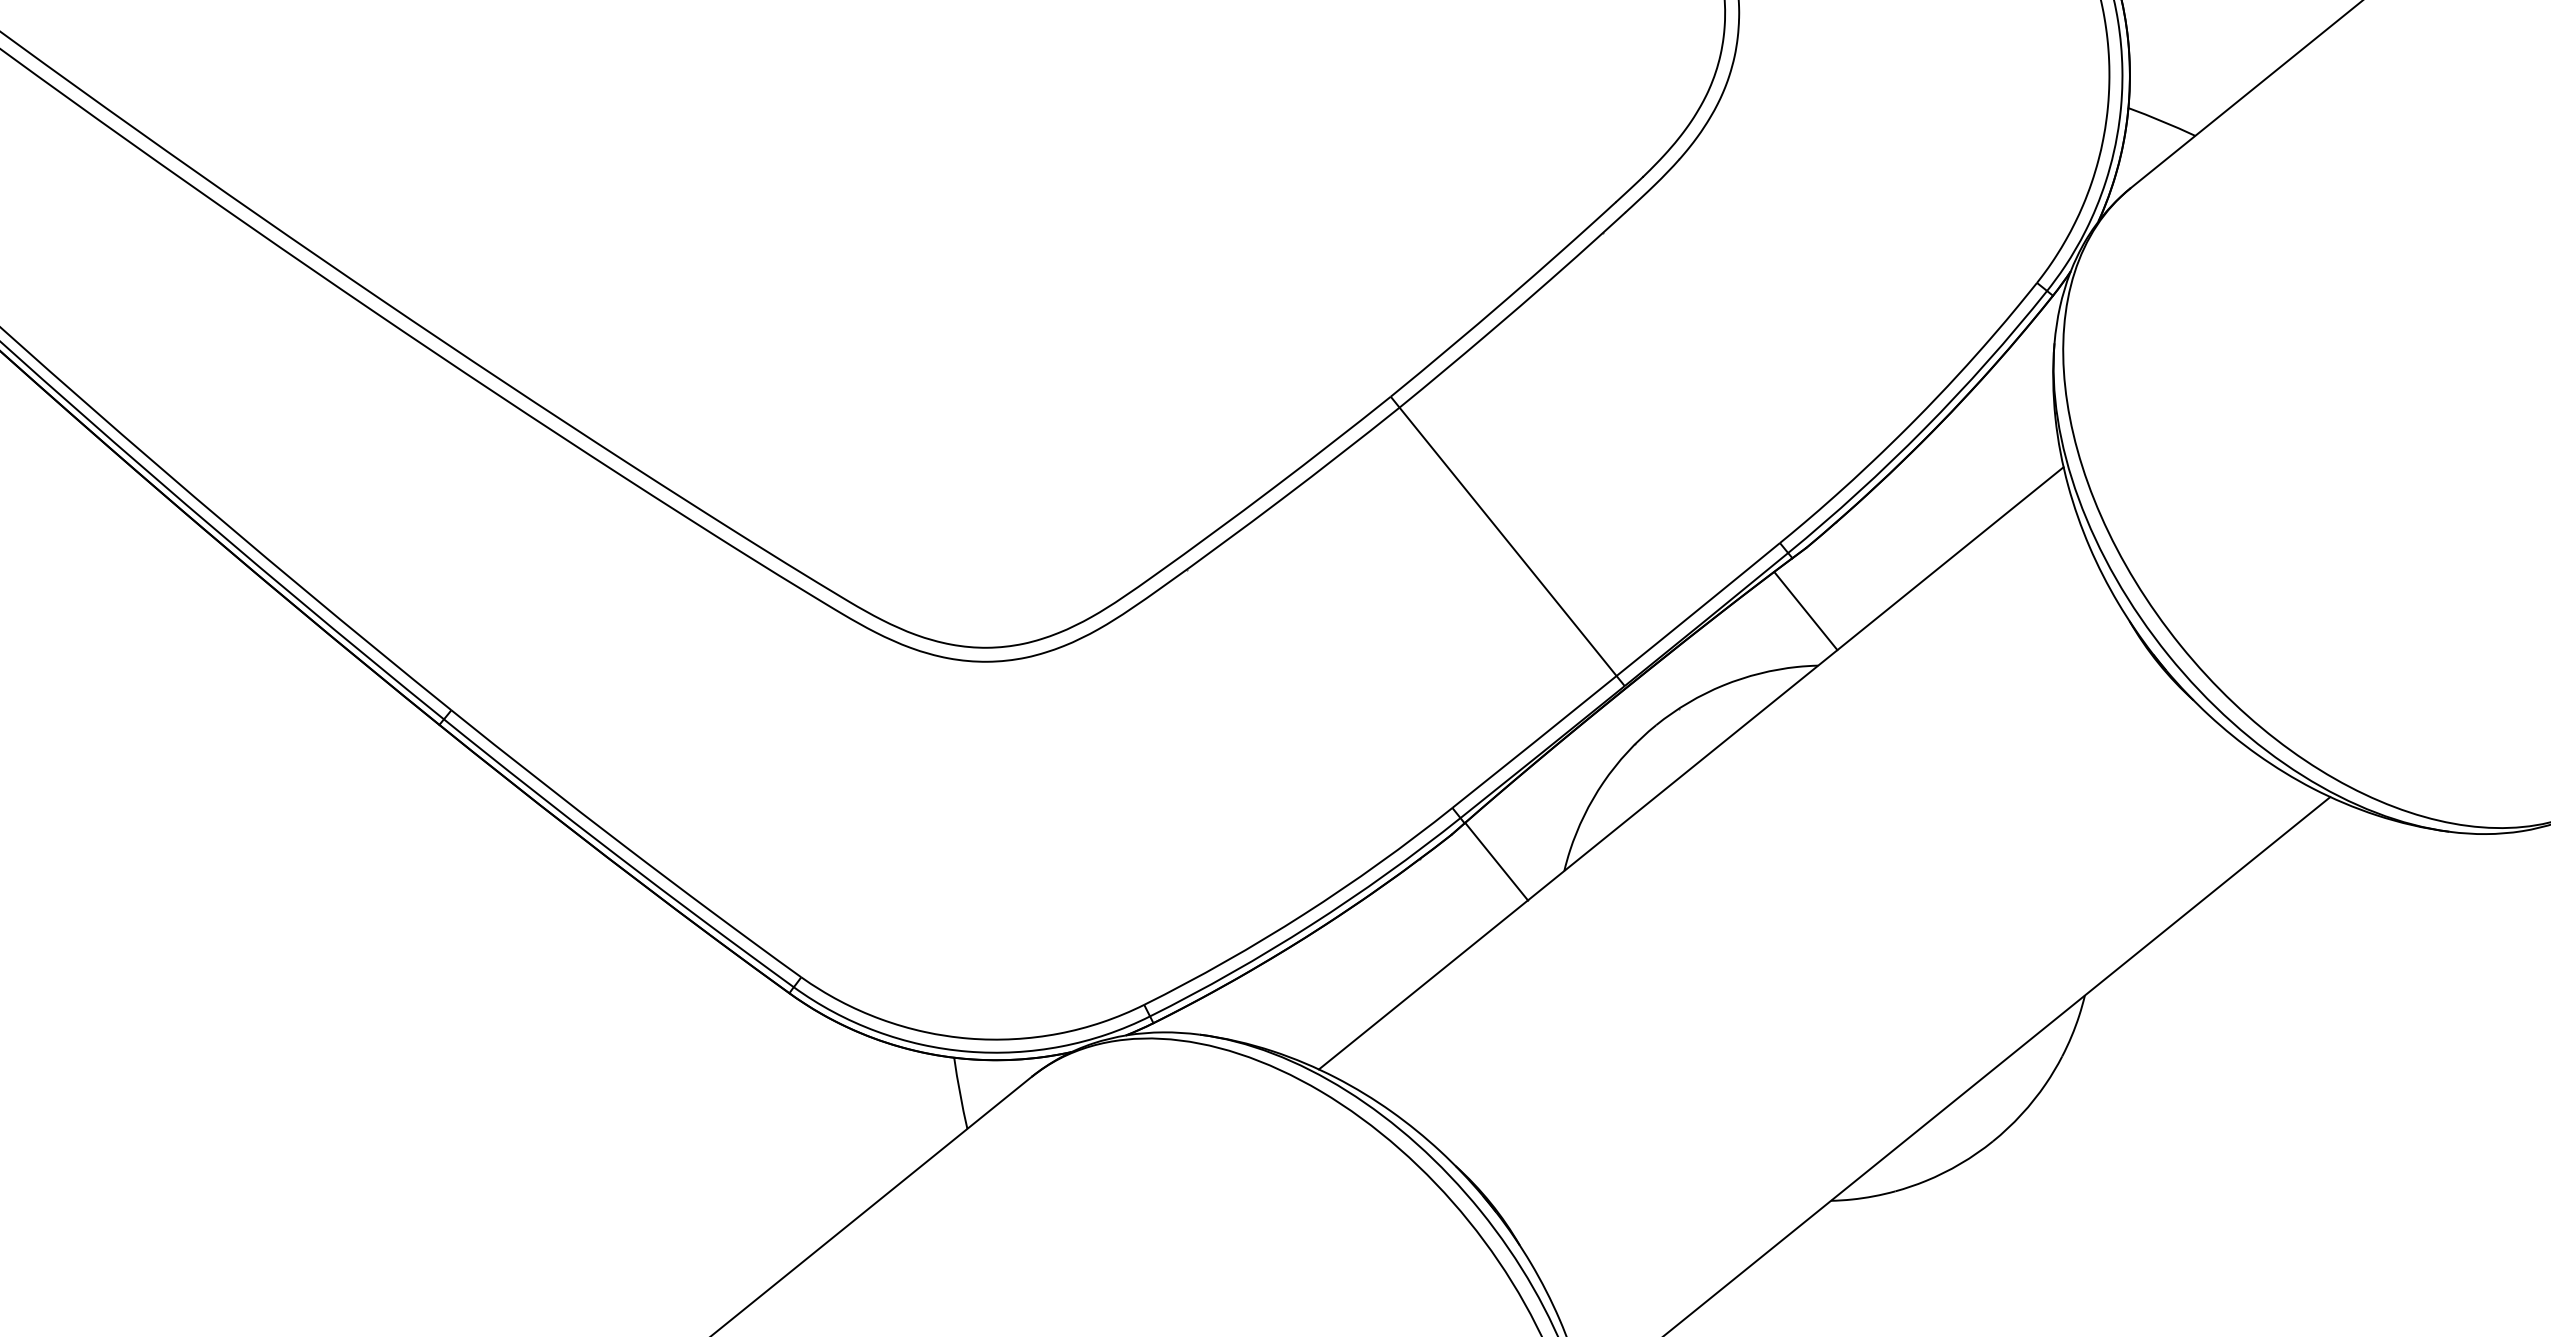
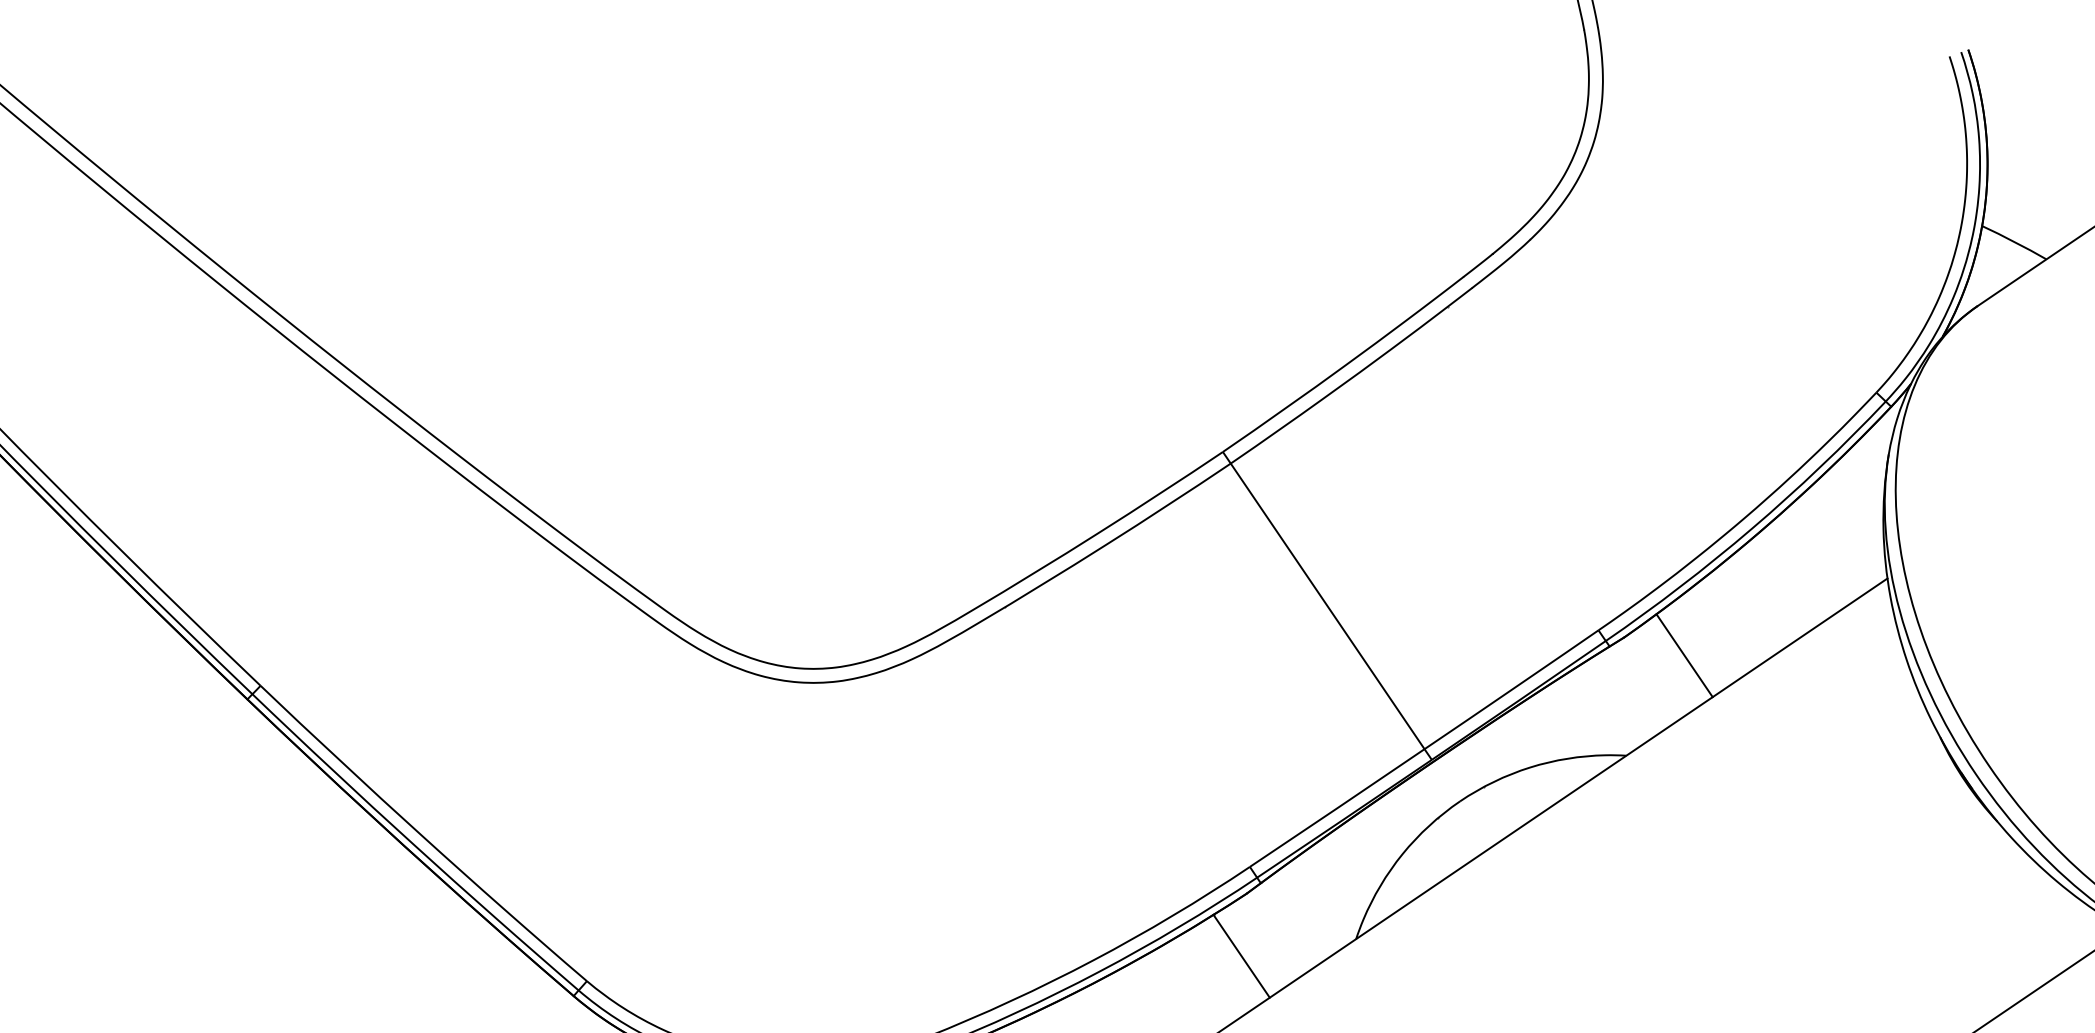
line: (1805, 611) -> (1684, 656), moved
line: (1496, 861) -> (1241, 956), moved

